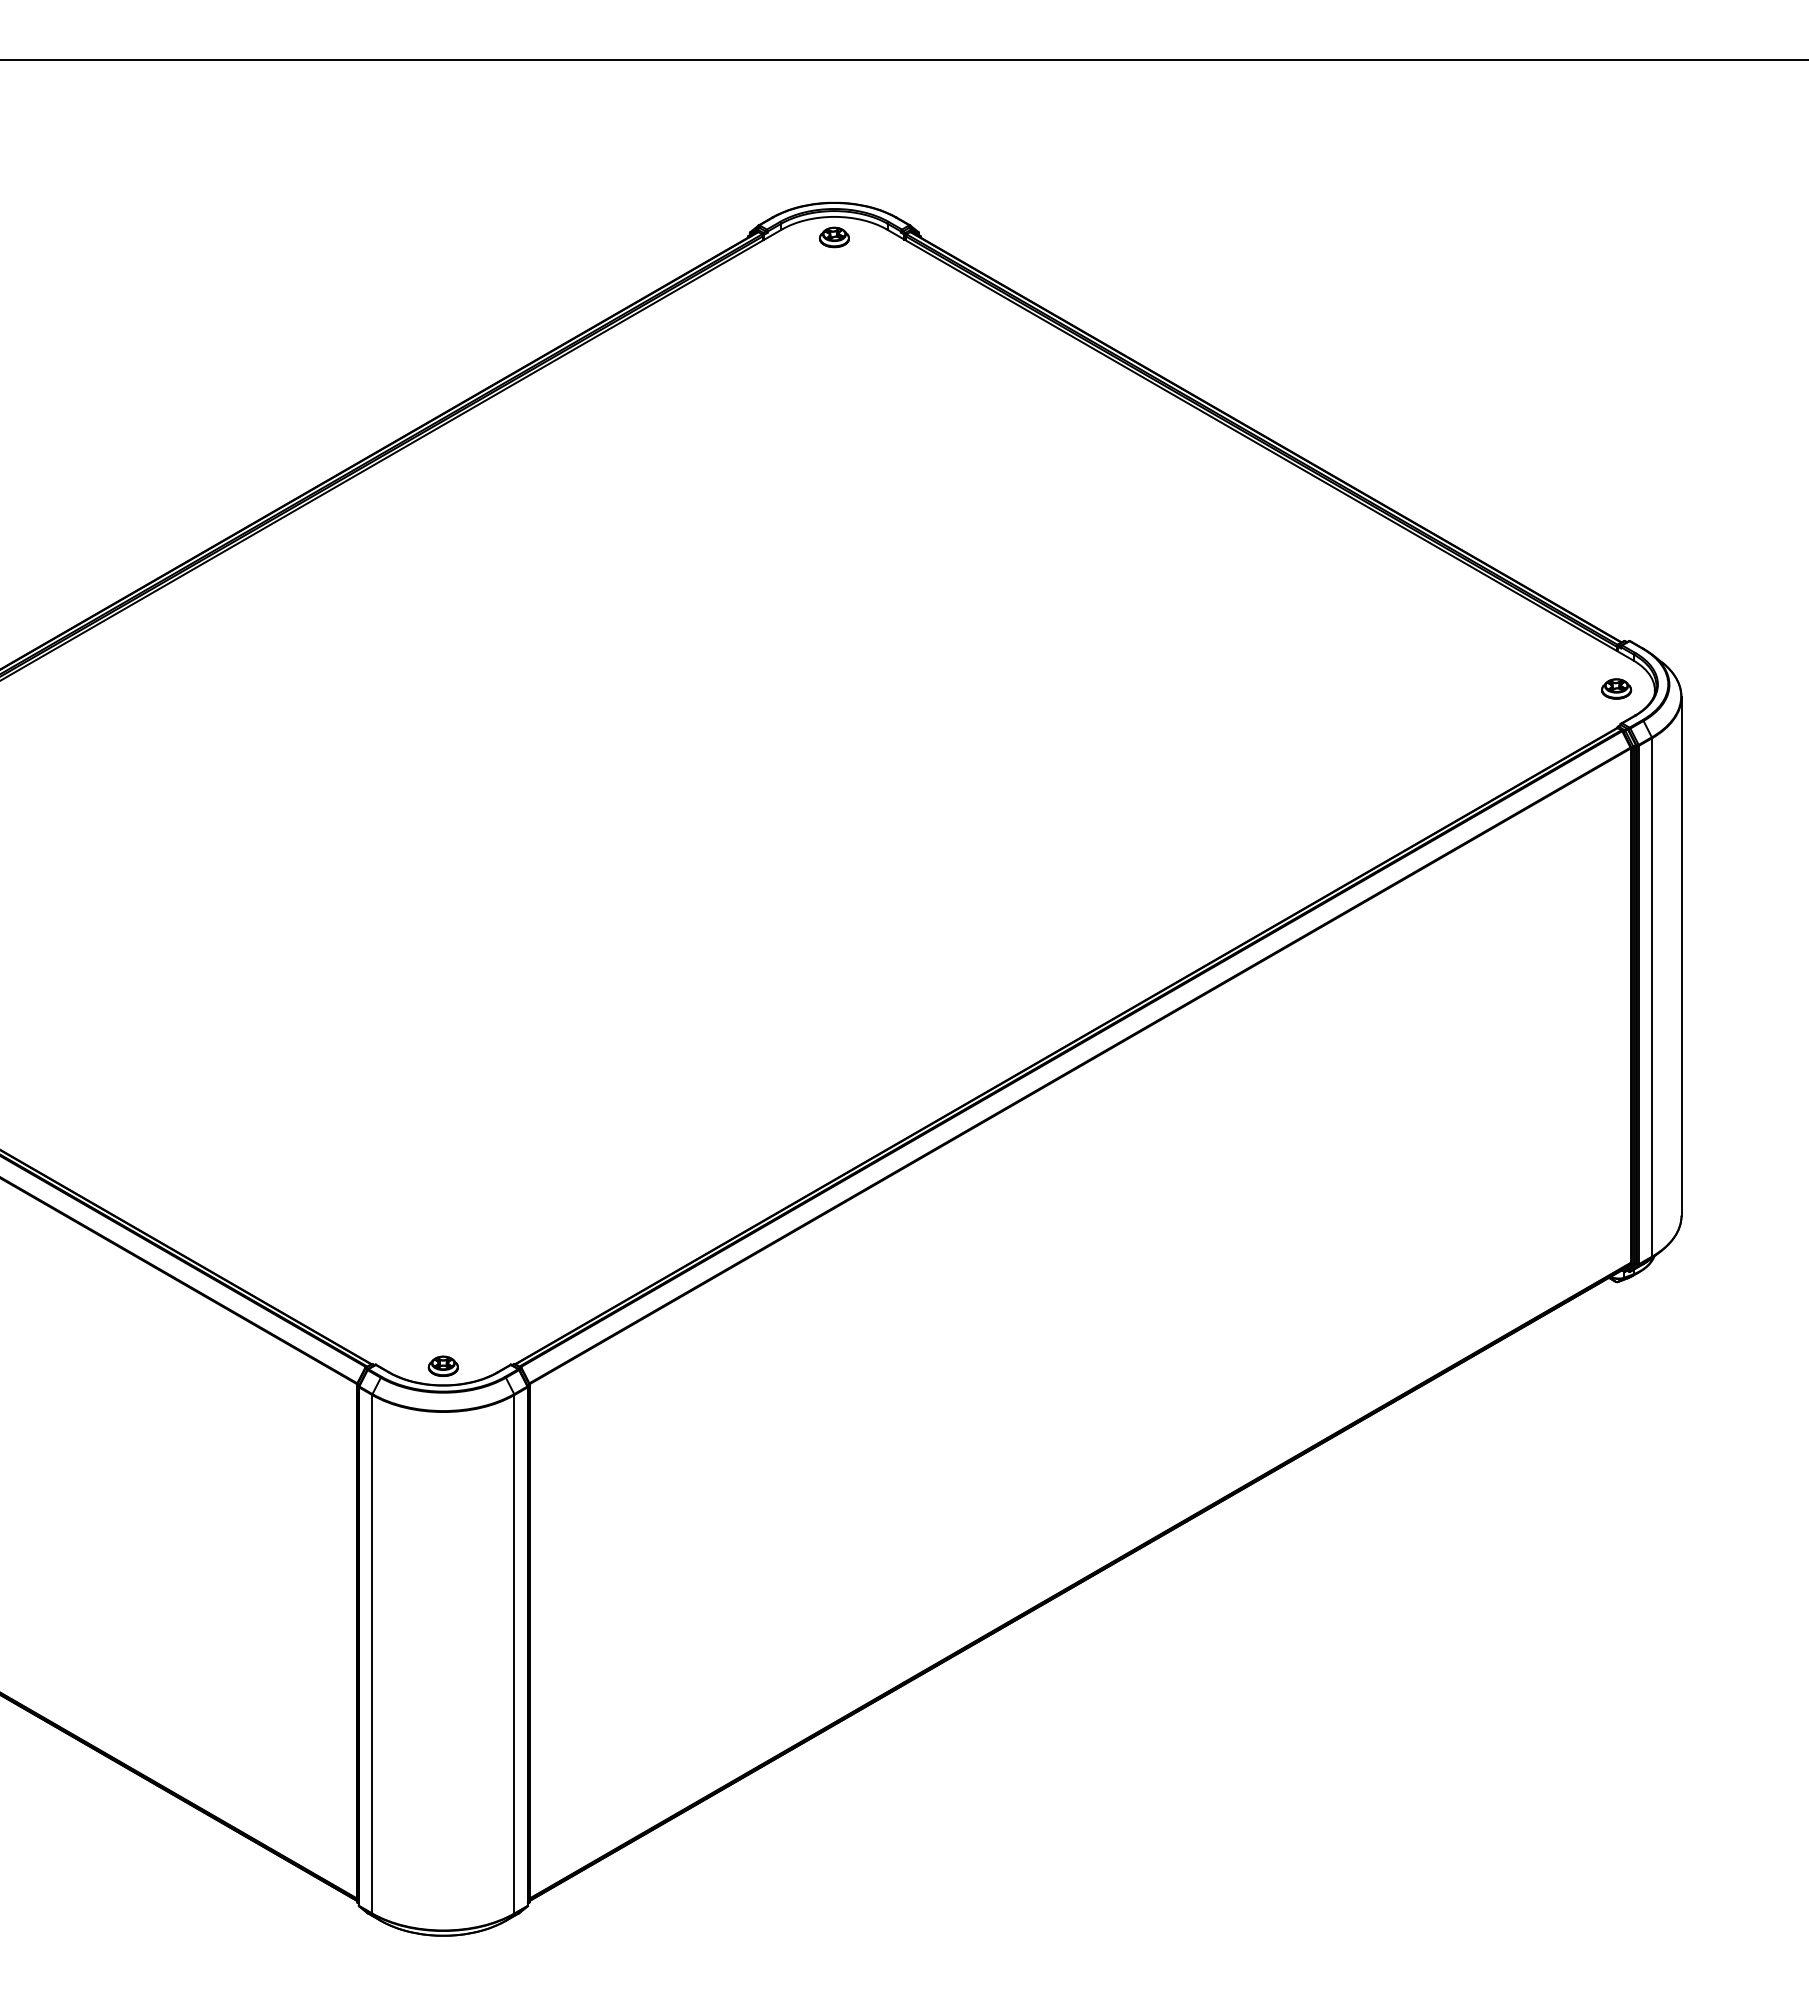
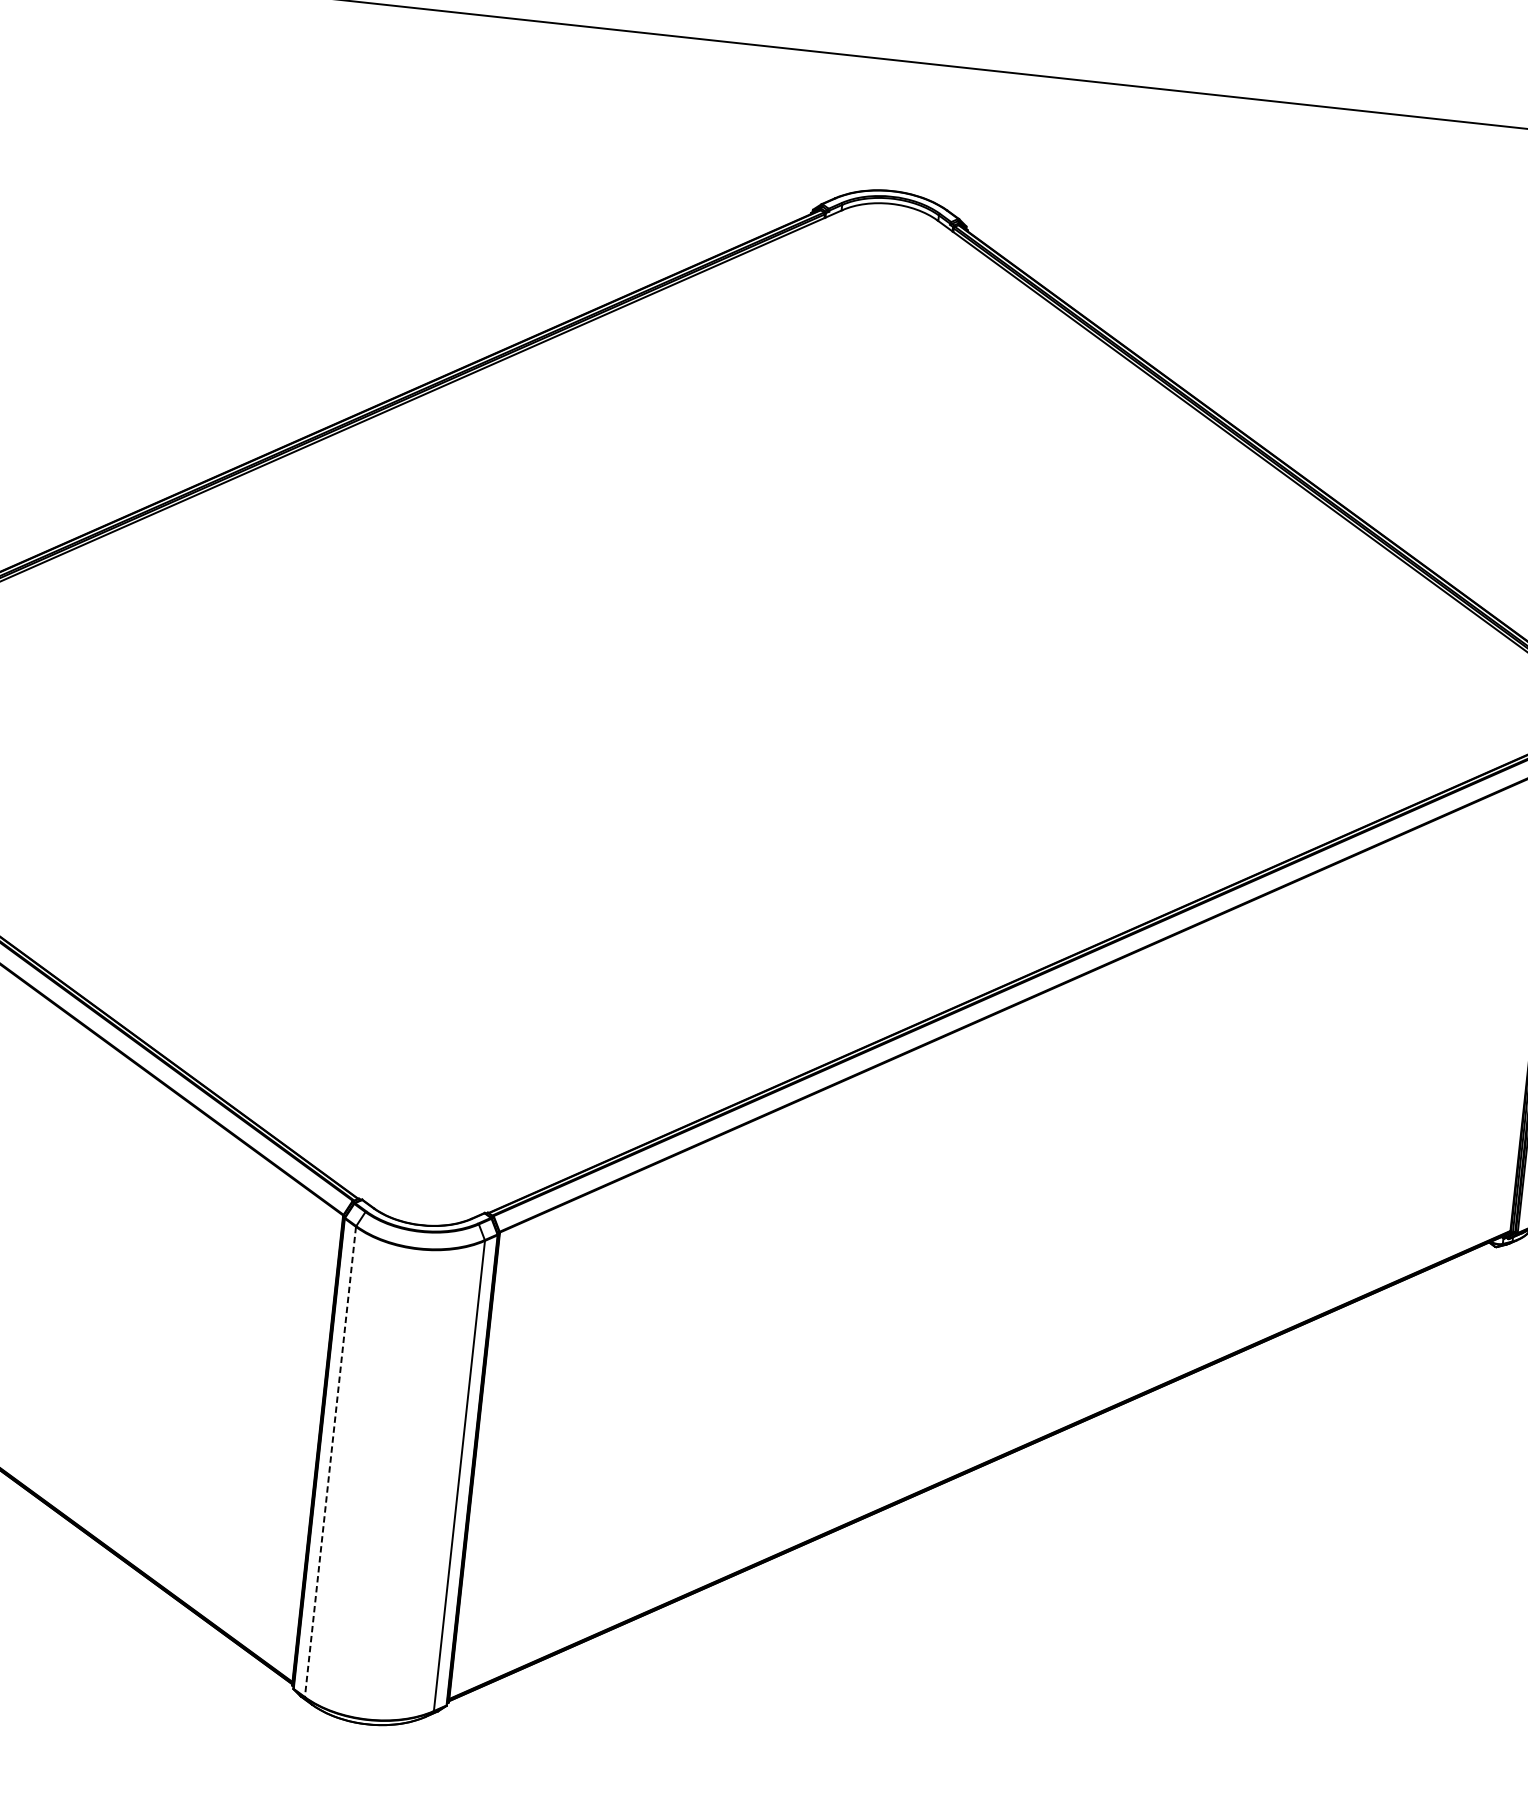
part: (834, 237) -> (889, 222), removed
part: (442, 1365) -> (422, 1207), removed
line: (372, 1654) -> (330, 1462), solid -> dashed

